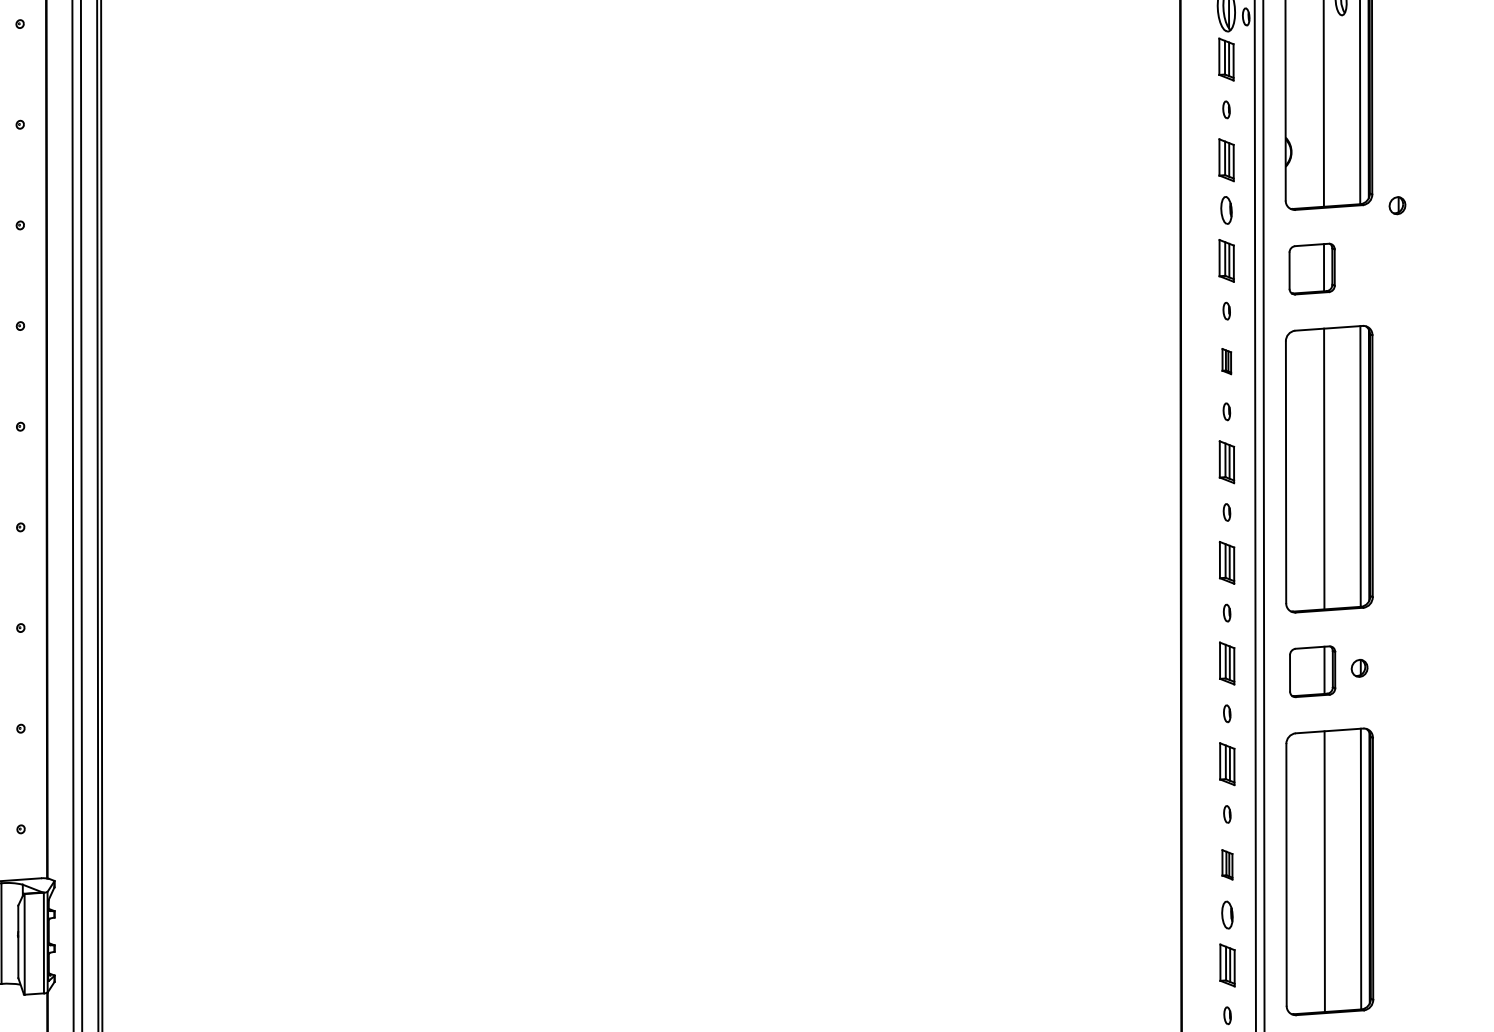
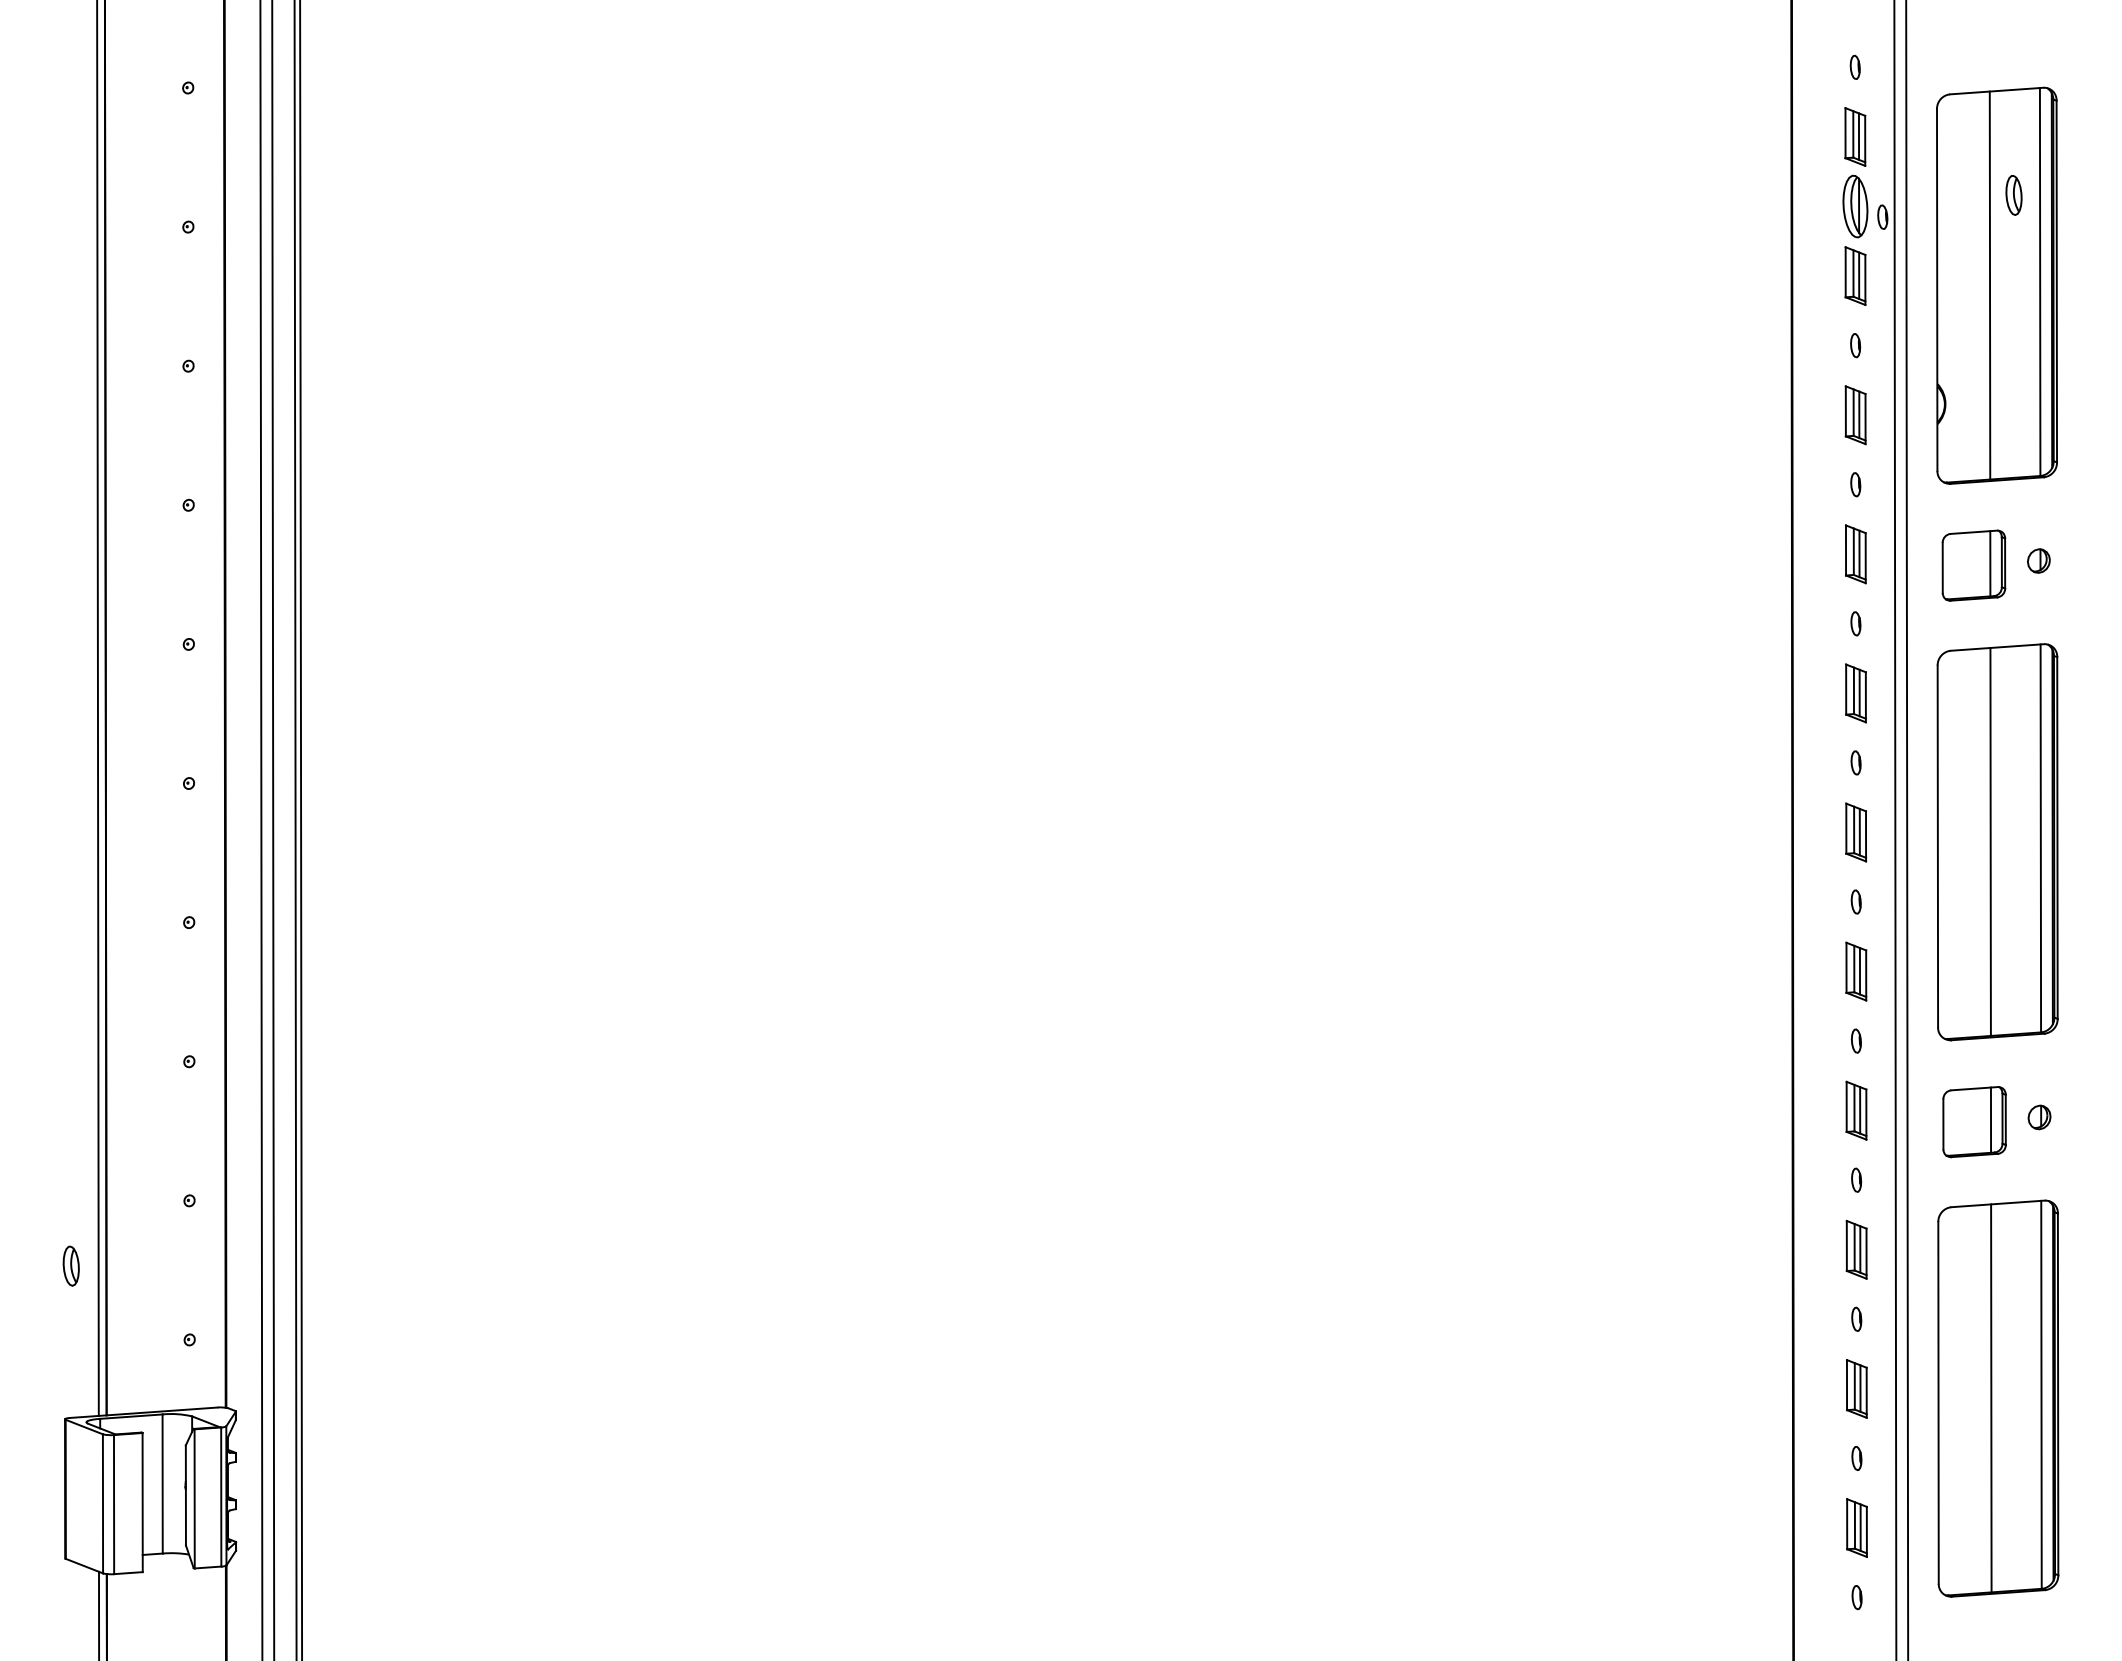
part: (1397, 205) -> (2038, 560), moved
part: (1226, 210) -> (1855, 484), size x0.62
part: (1226, 361) -> (1855, 693), size x1.67
part: (1227, 864) -> (1856, 1388), size x1.43
part: (1227, 915) -> (1856, 1458), size x0.62

